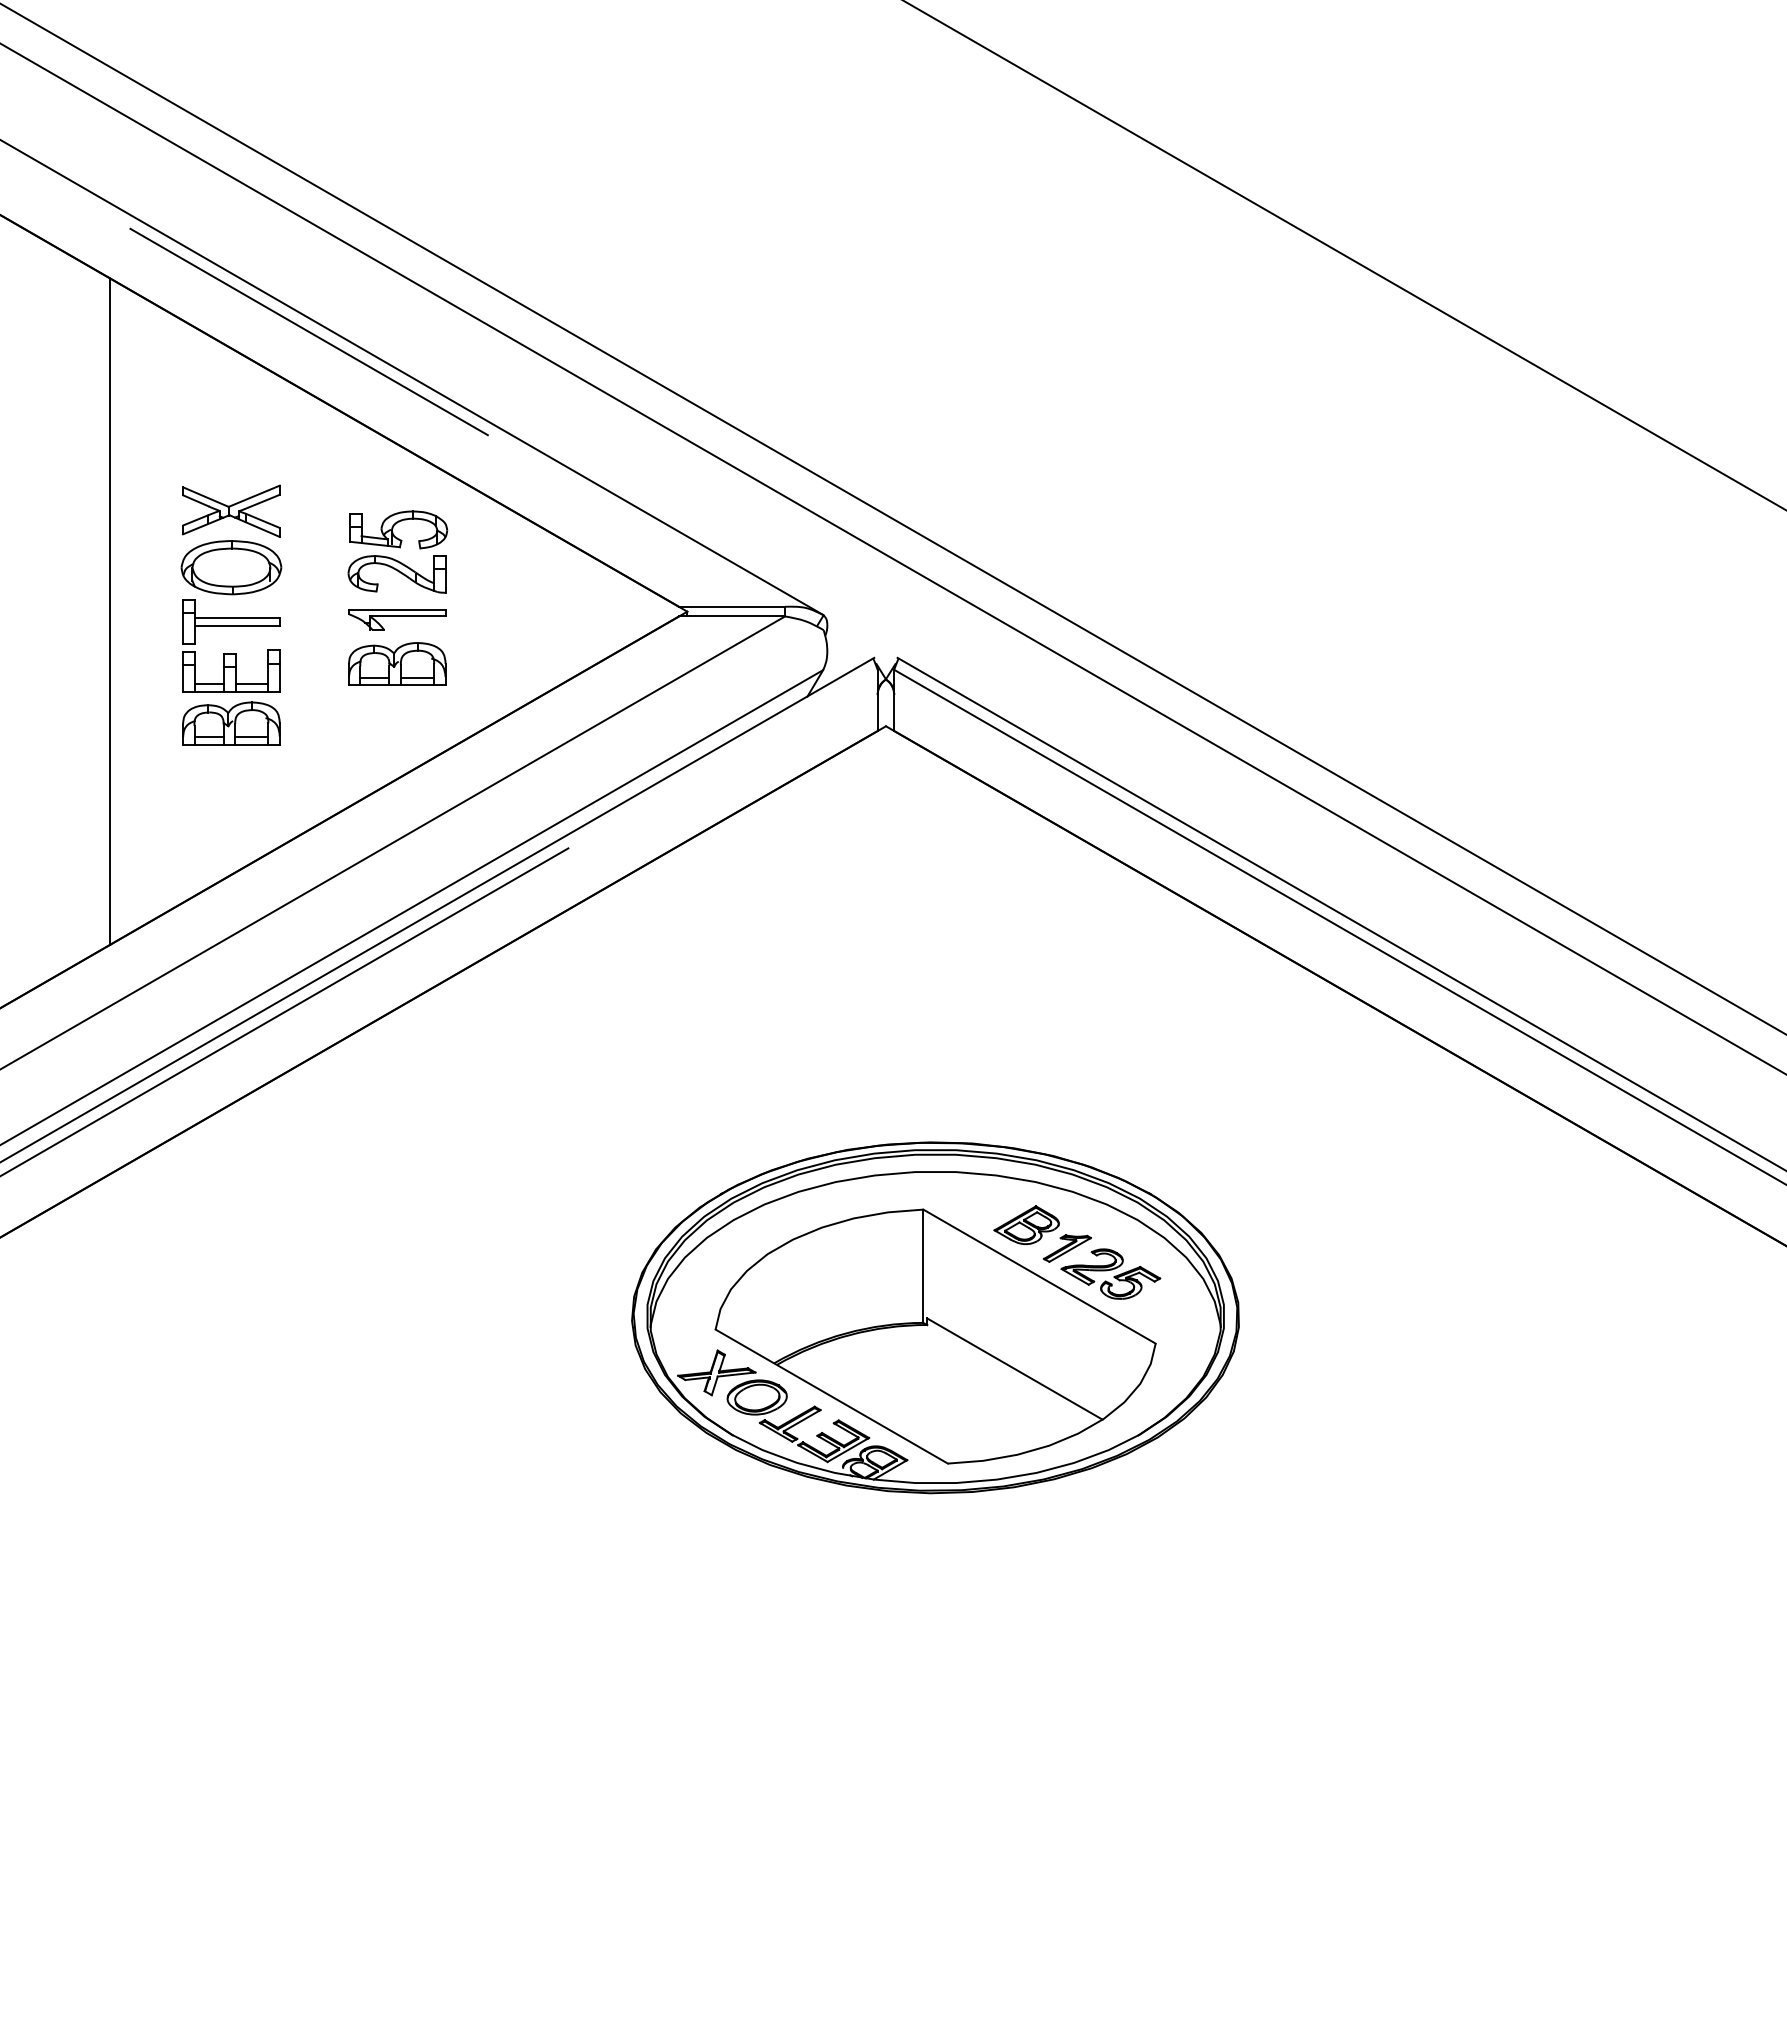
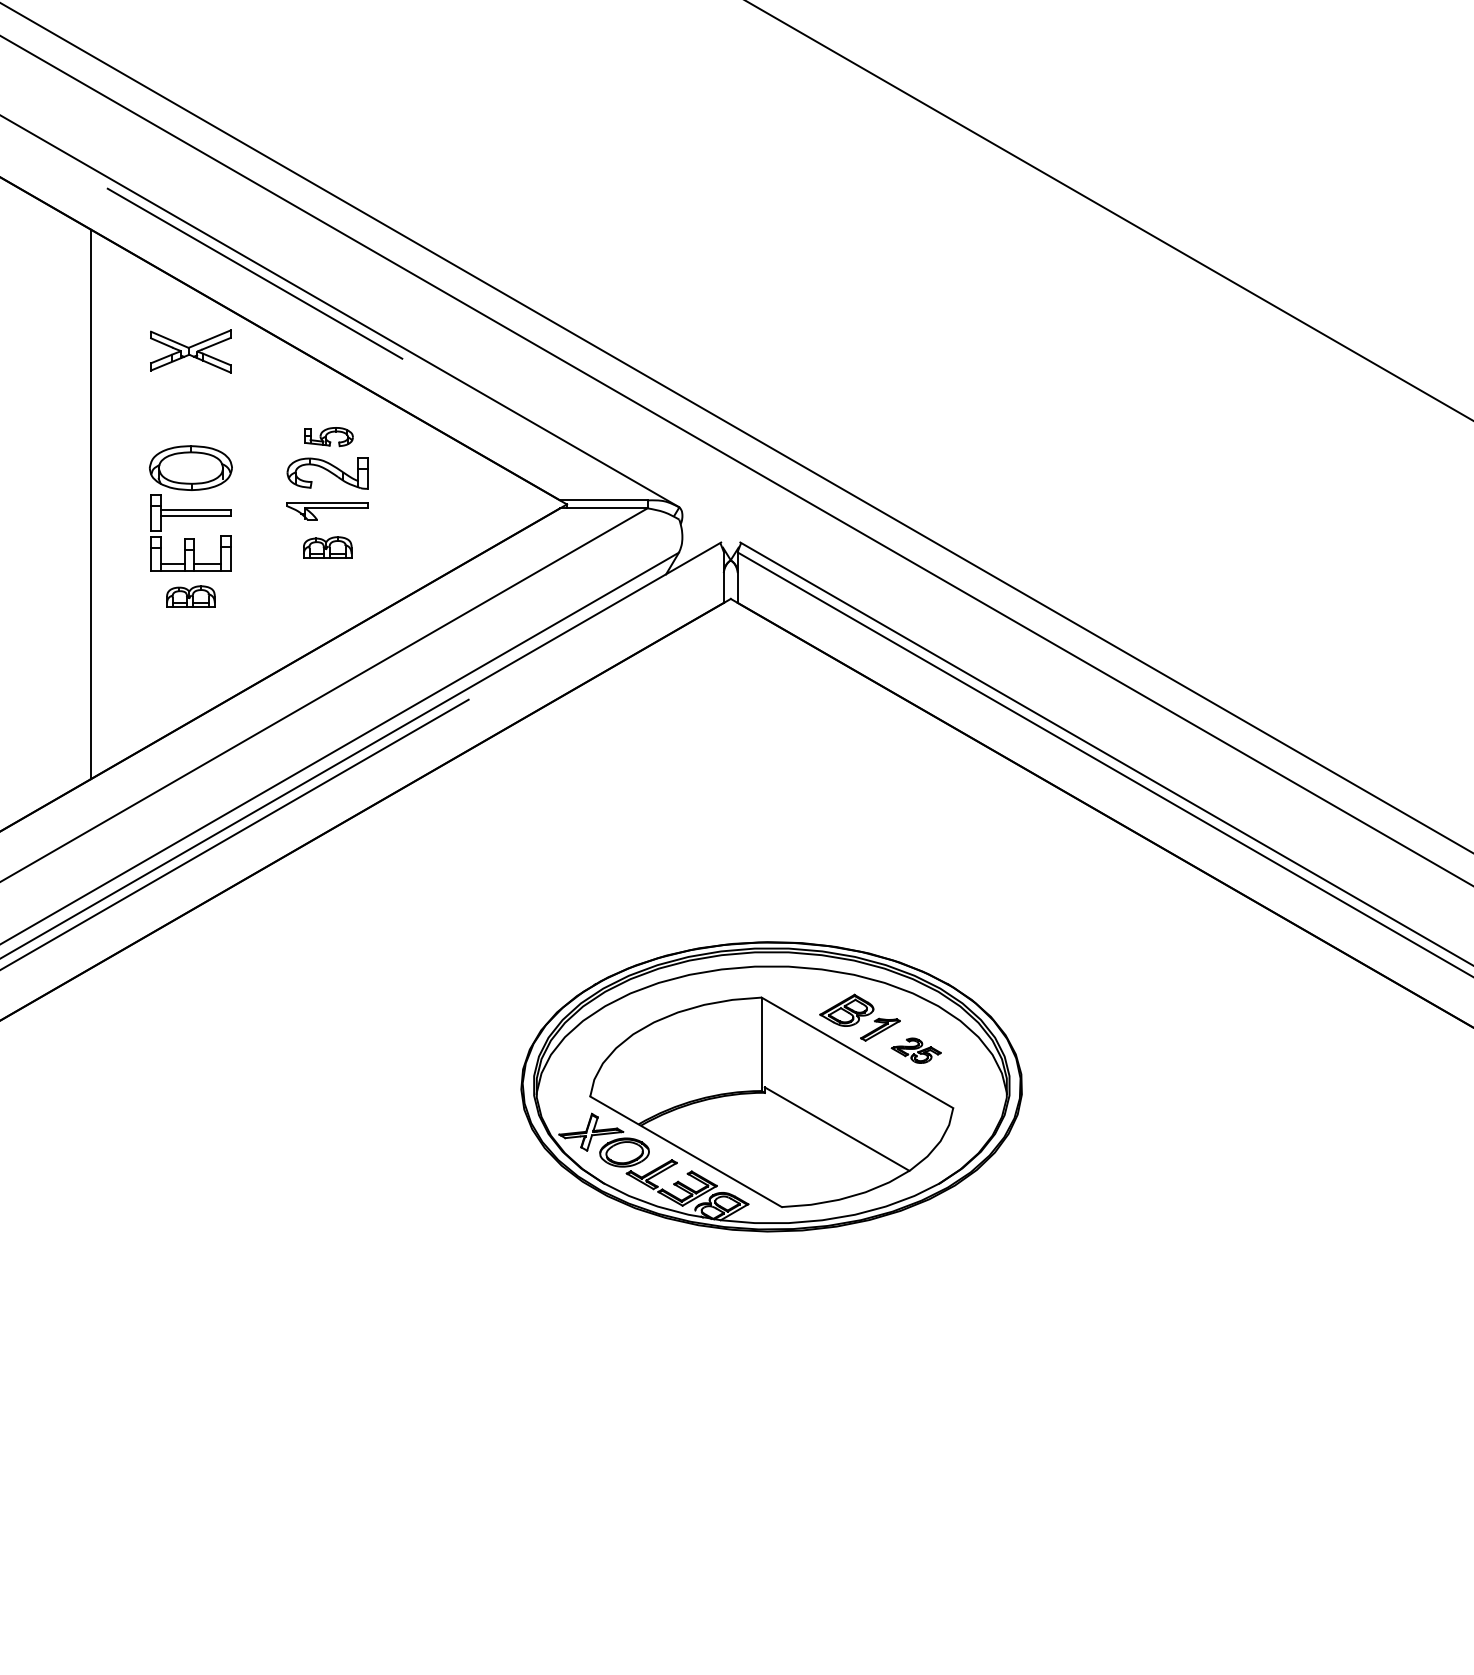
part: (231, 510) -> (190, 350), moved
part: (398, 529) -> (328, 436), size x0.6
part: (397, 663) -> (327, 547), size x0.6
part: (231, 723) -> (190, 596), size x0.6
part: (1110, 1273) -> (915, 1050), size x0.6

